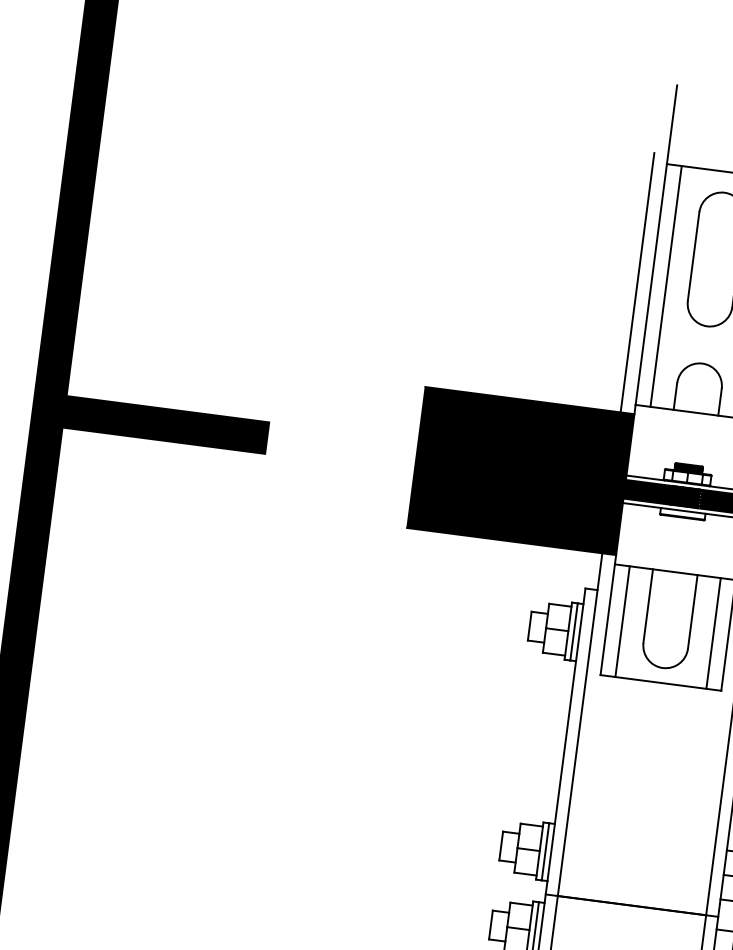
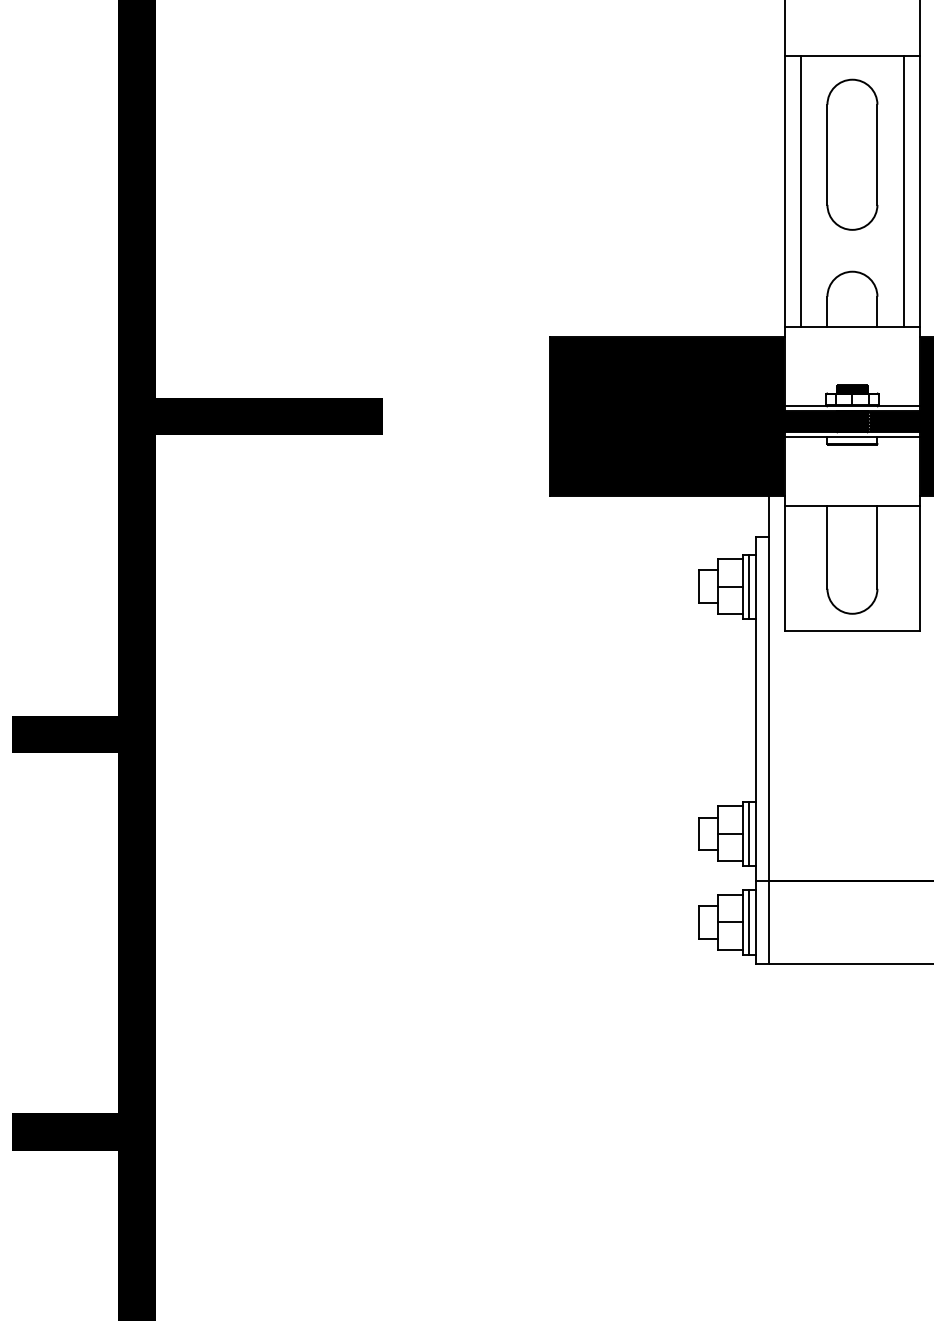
line: (637, 282) -> (769, 191), removed
line: (622, 621) -> (801, 568), removed
line: (713, 633) -> (903, 568), removed

